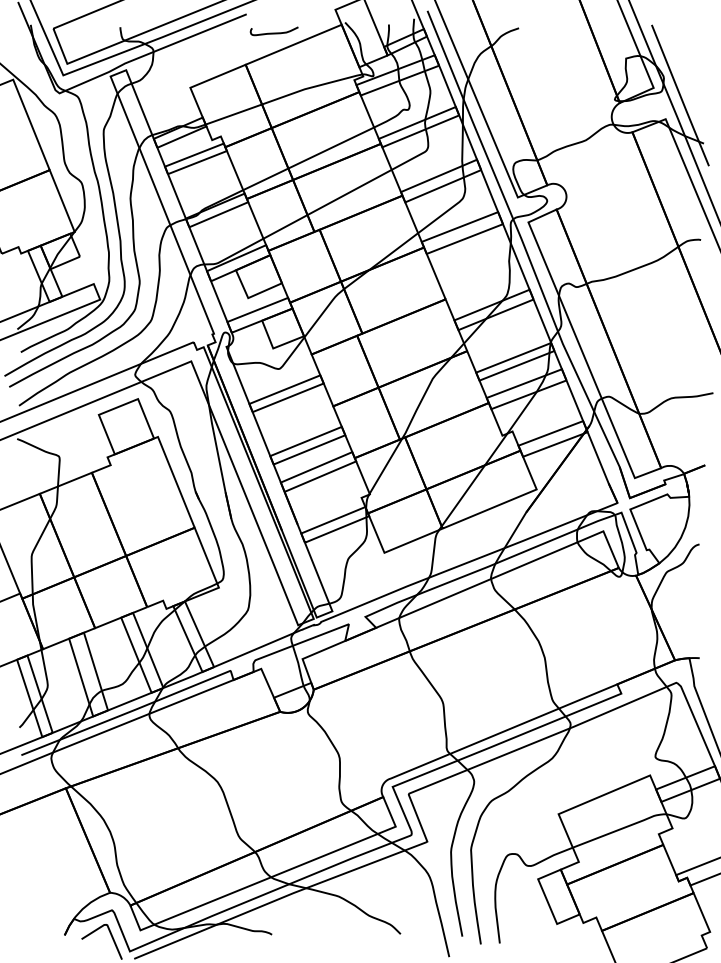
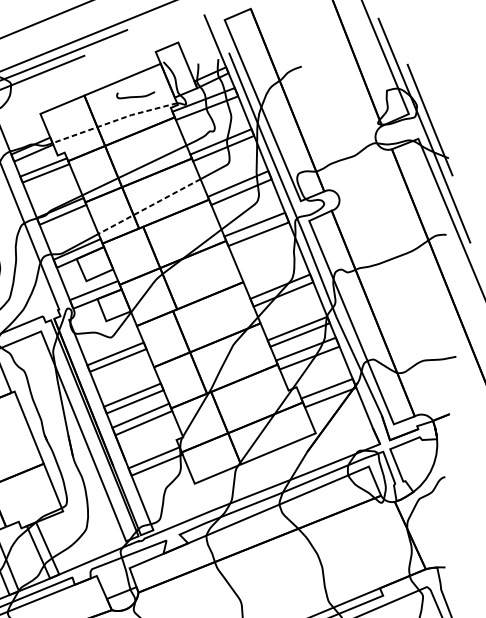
curve: (273, 32) -> (135, 96), moved
line: (284, 96) -> (115, 120), solid -> dashed
line: (327, 204) -> (149, 206), solid -> dashed

